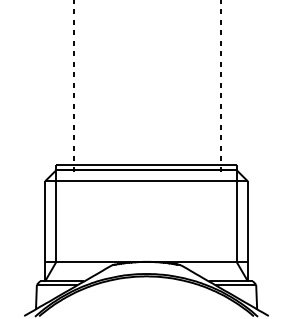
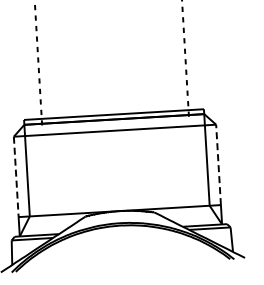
line: (247, 221) -> (218, 164), solid -> dashed
line: (45, 222) -> (16, 177), solid -> dashed

